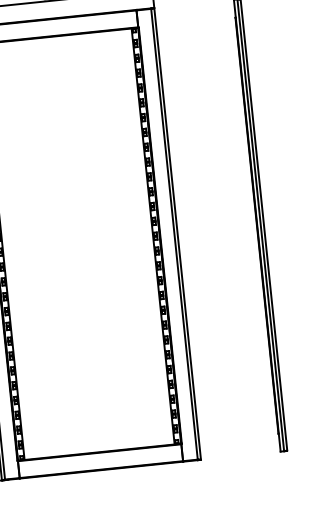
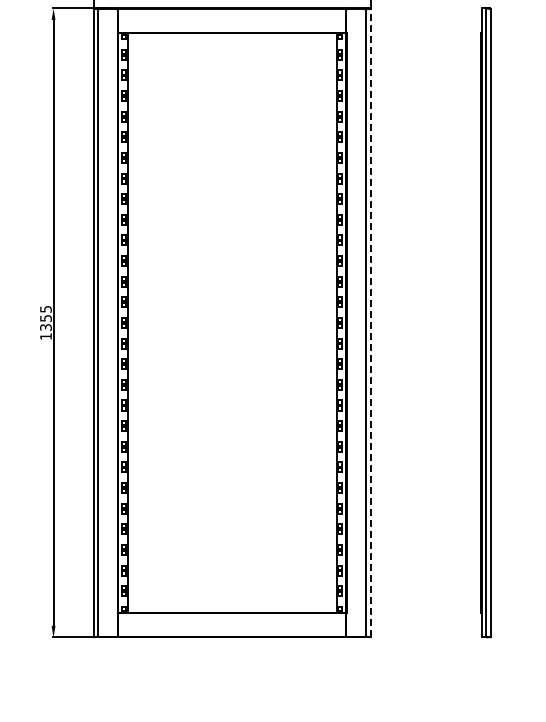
line: (177, 233) -> (370, 322), solid -> dashed

